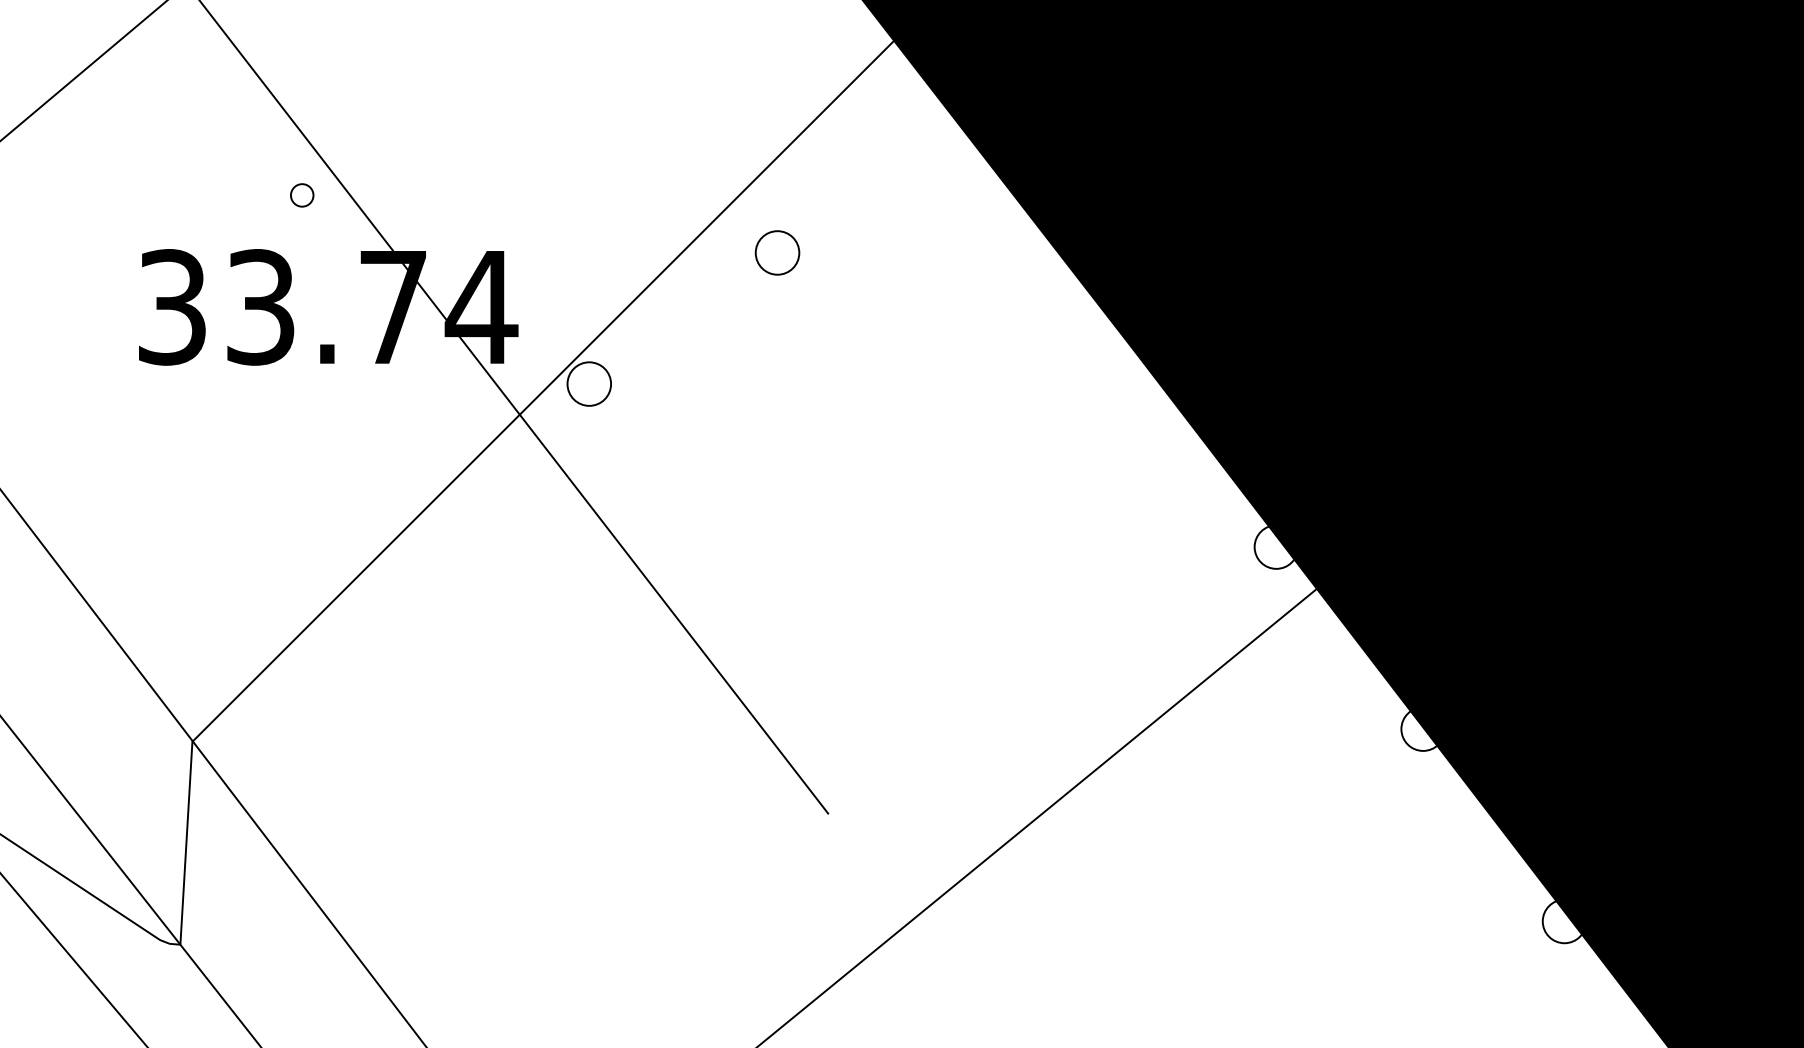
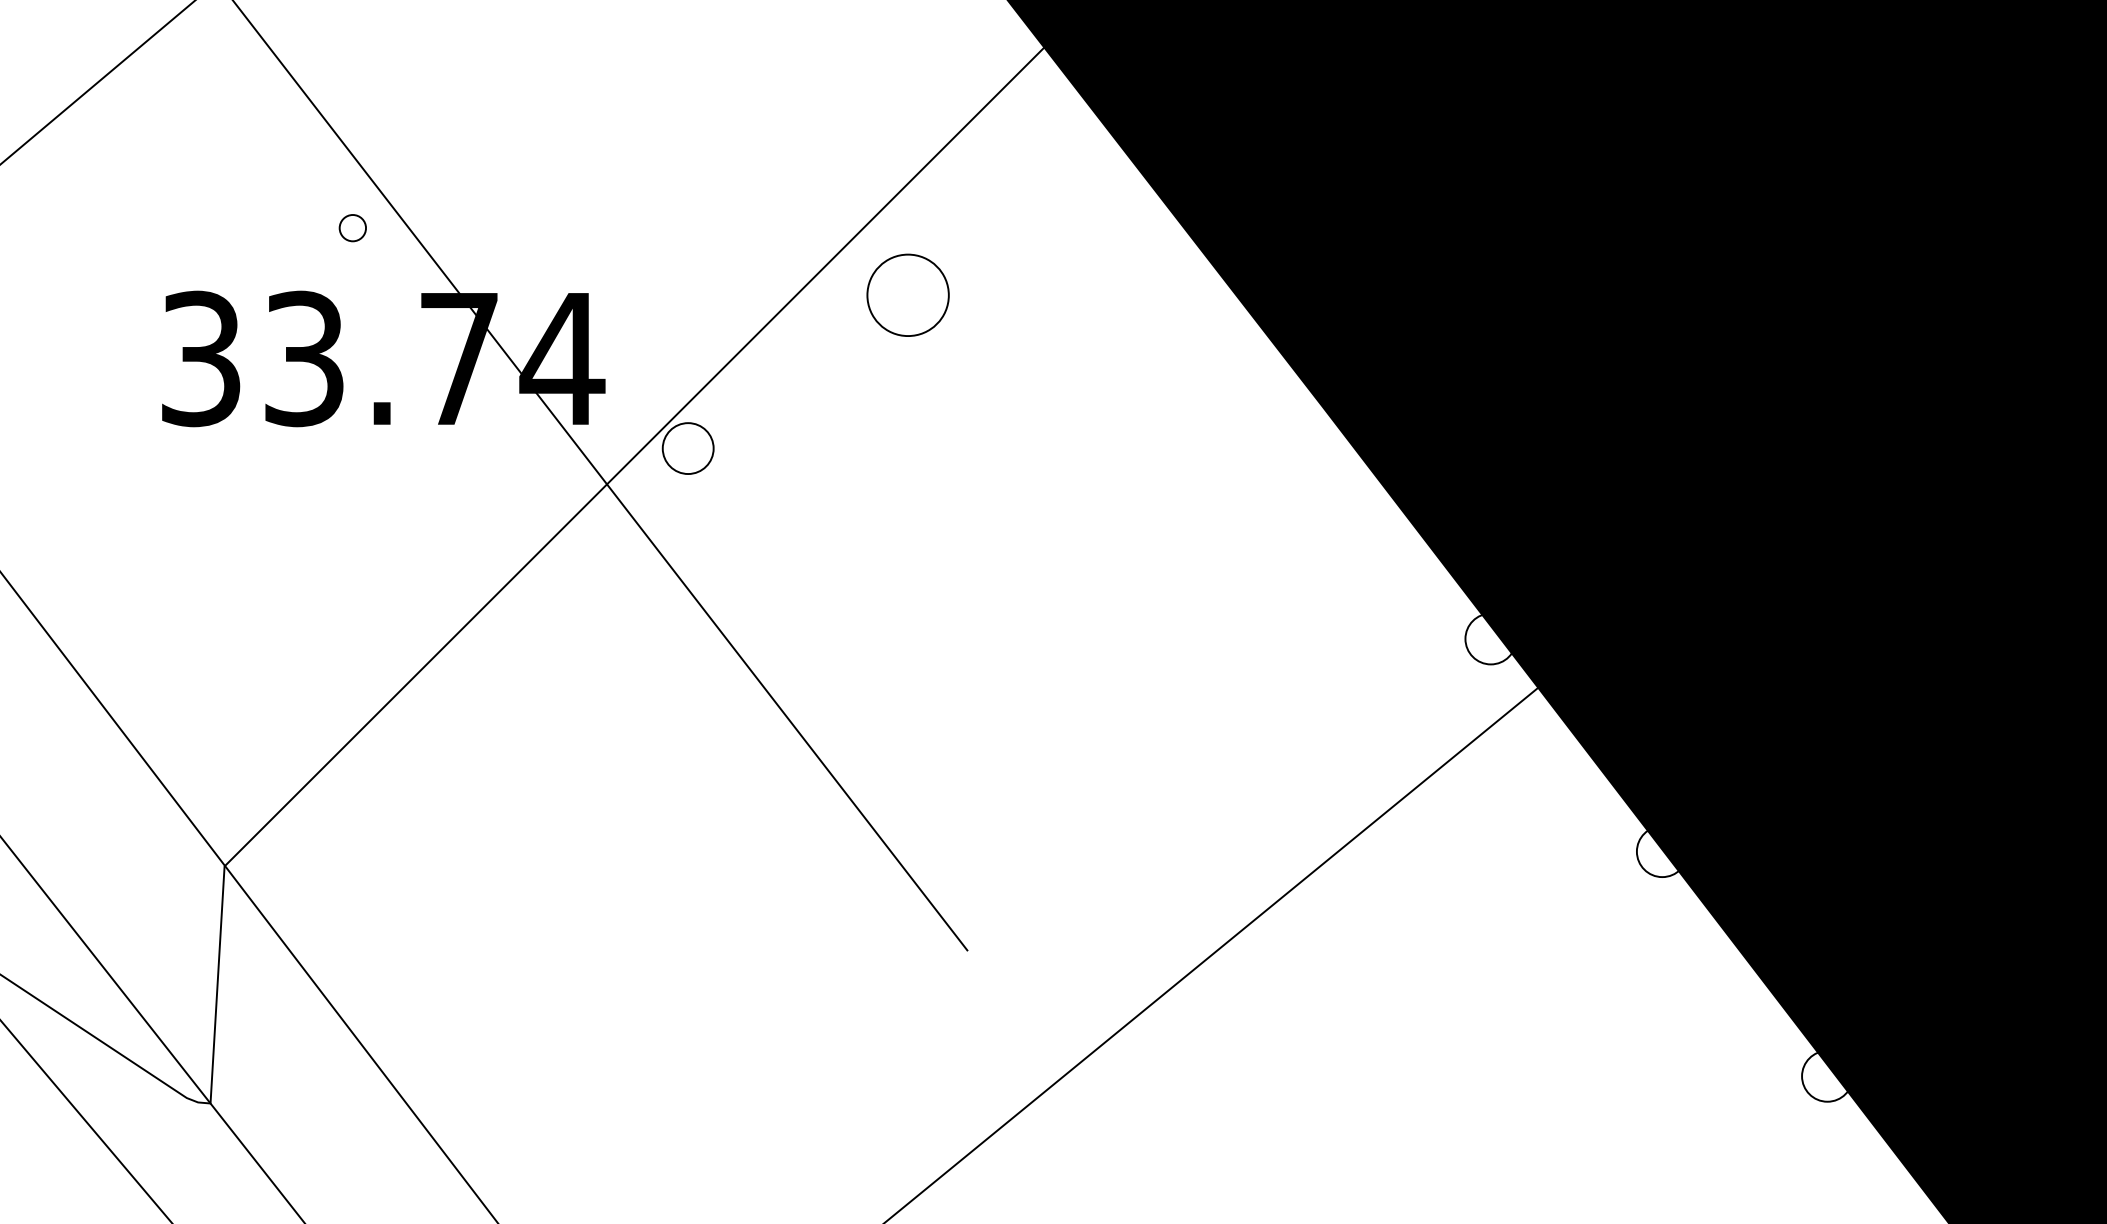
part: (777, 252) -> (908, 294), size x1.6

